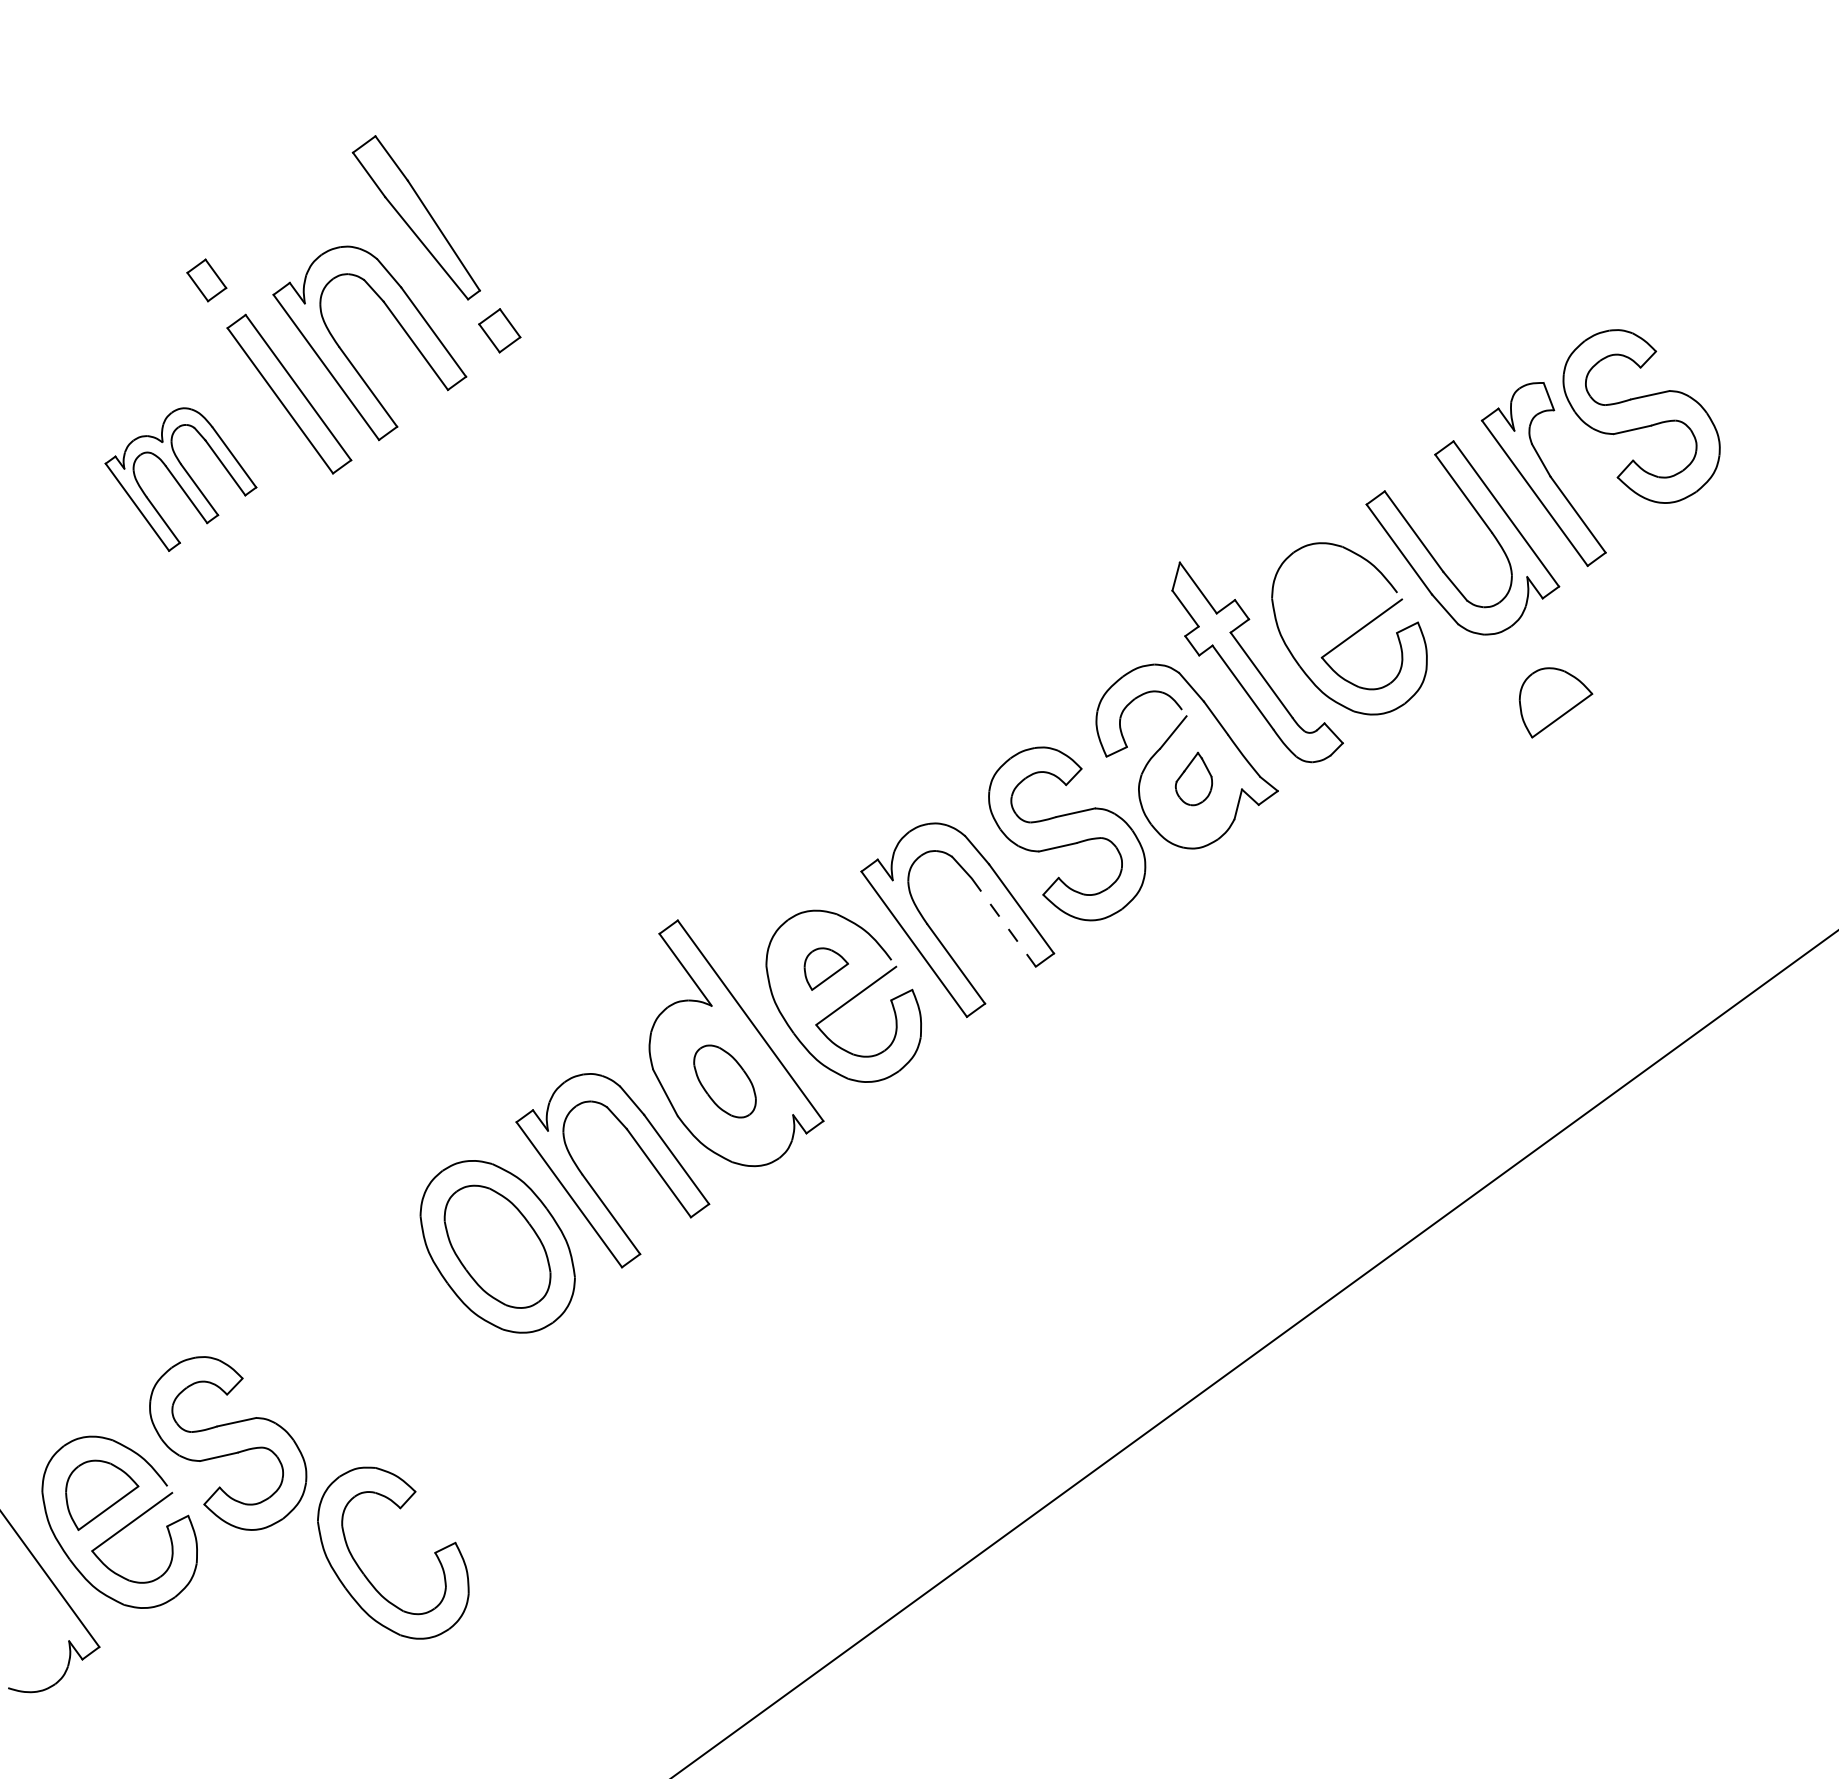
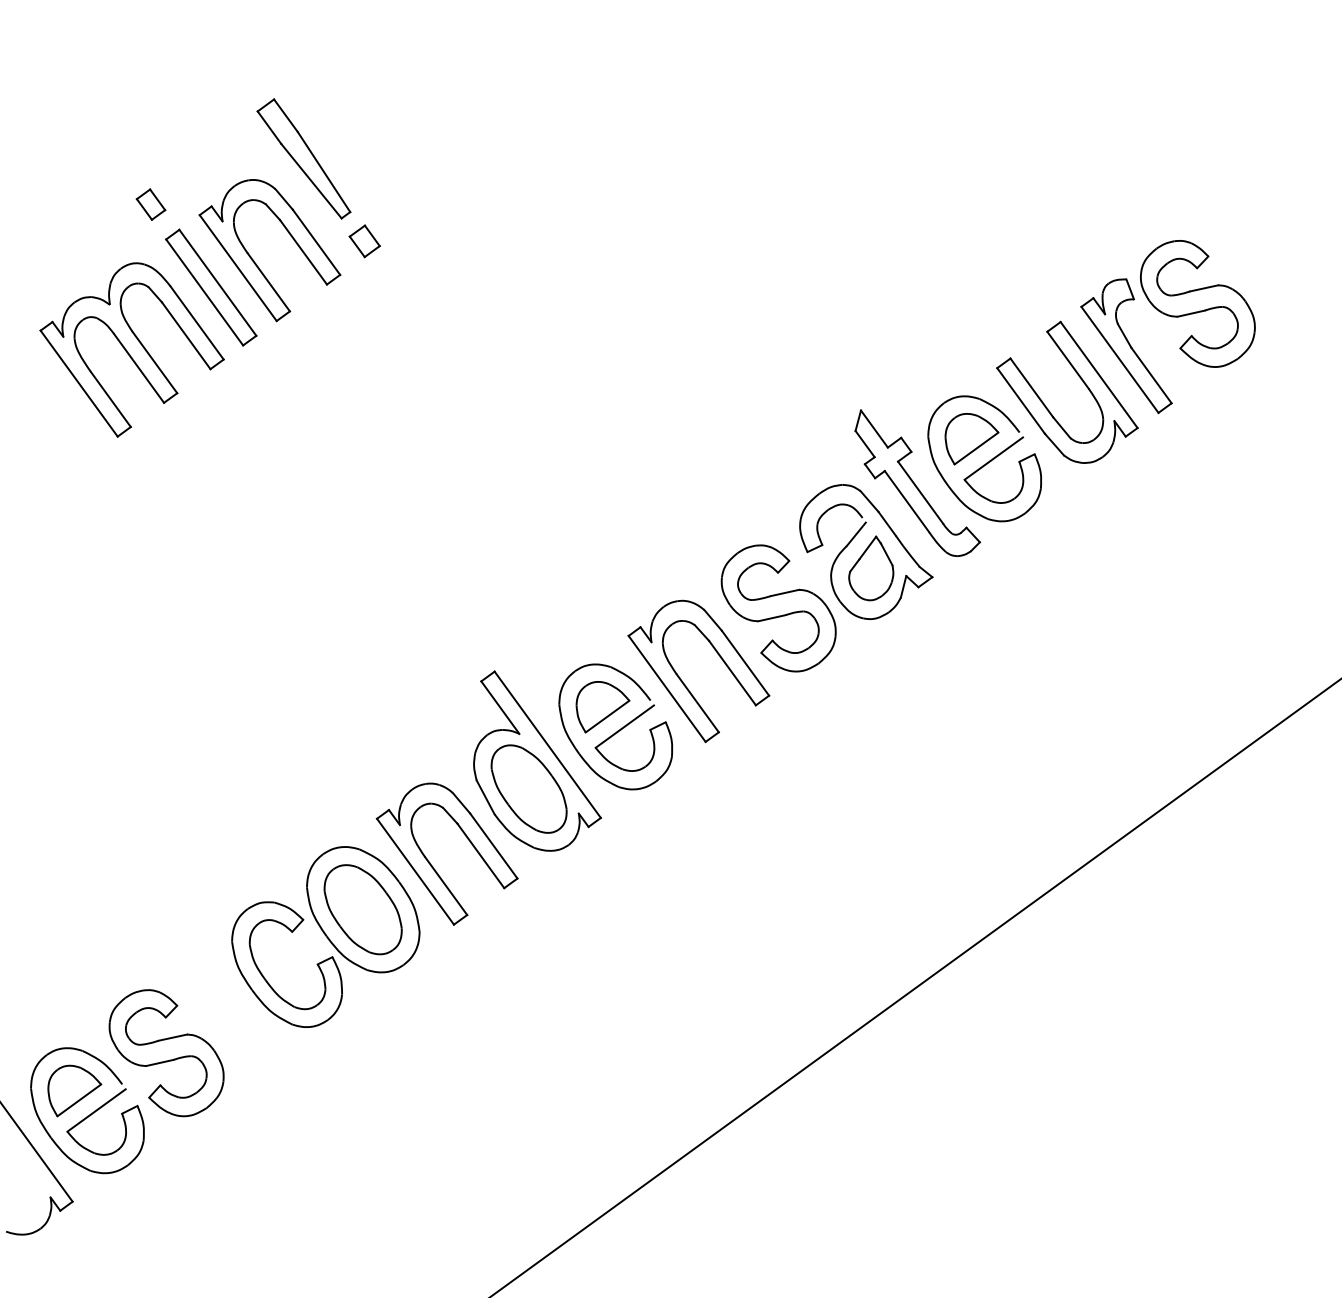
part: (180, 479) -> (131, 349), size x1.67
part: (1555, 702) -> (971, 438), moved
part: (1193, 778) -> (870, 568), size x1.67
line: (1003, 922) -> (732, 673), dashed -> solid
part: (826, 968) -> (603, 706), size x1.67
part: (724, 1081) -> (528, 789), size x1.67
part: (365, 1574) -> (266, 980), moved

